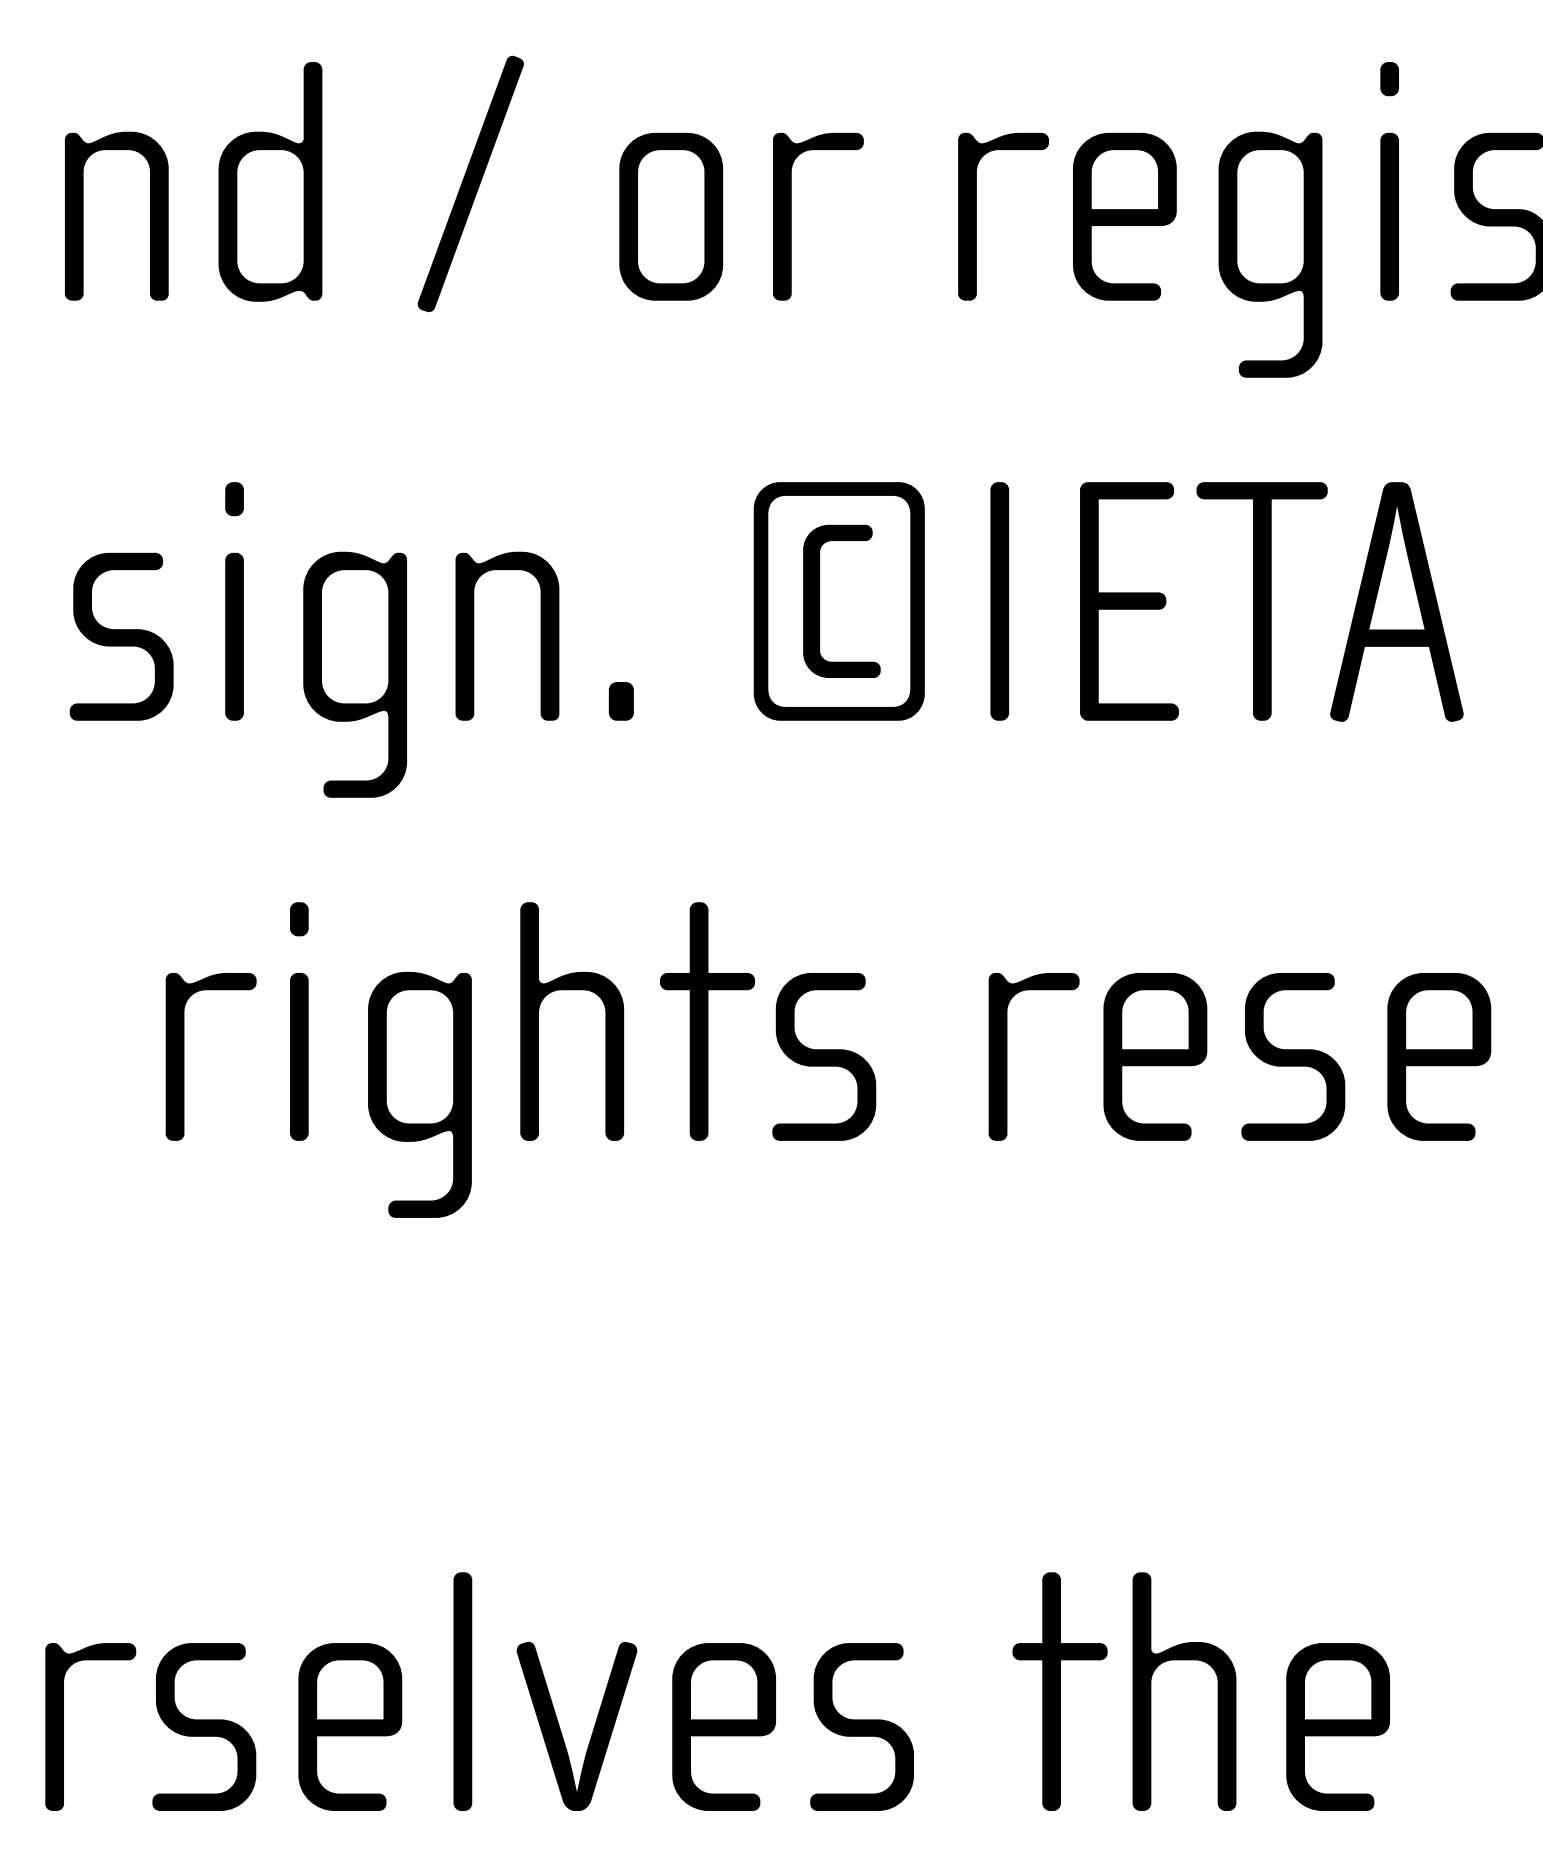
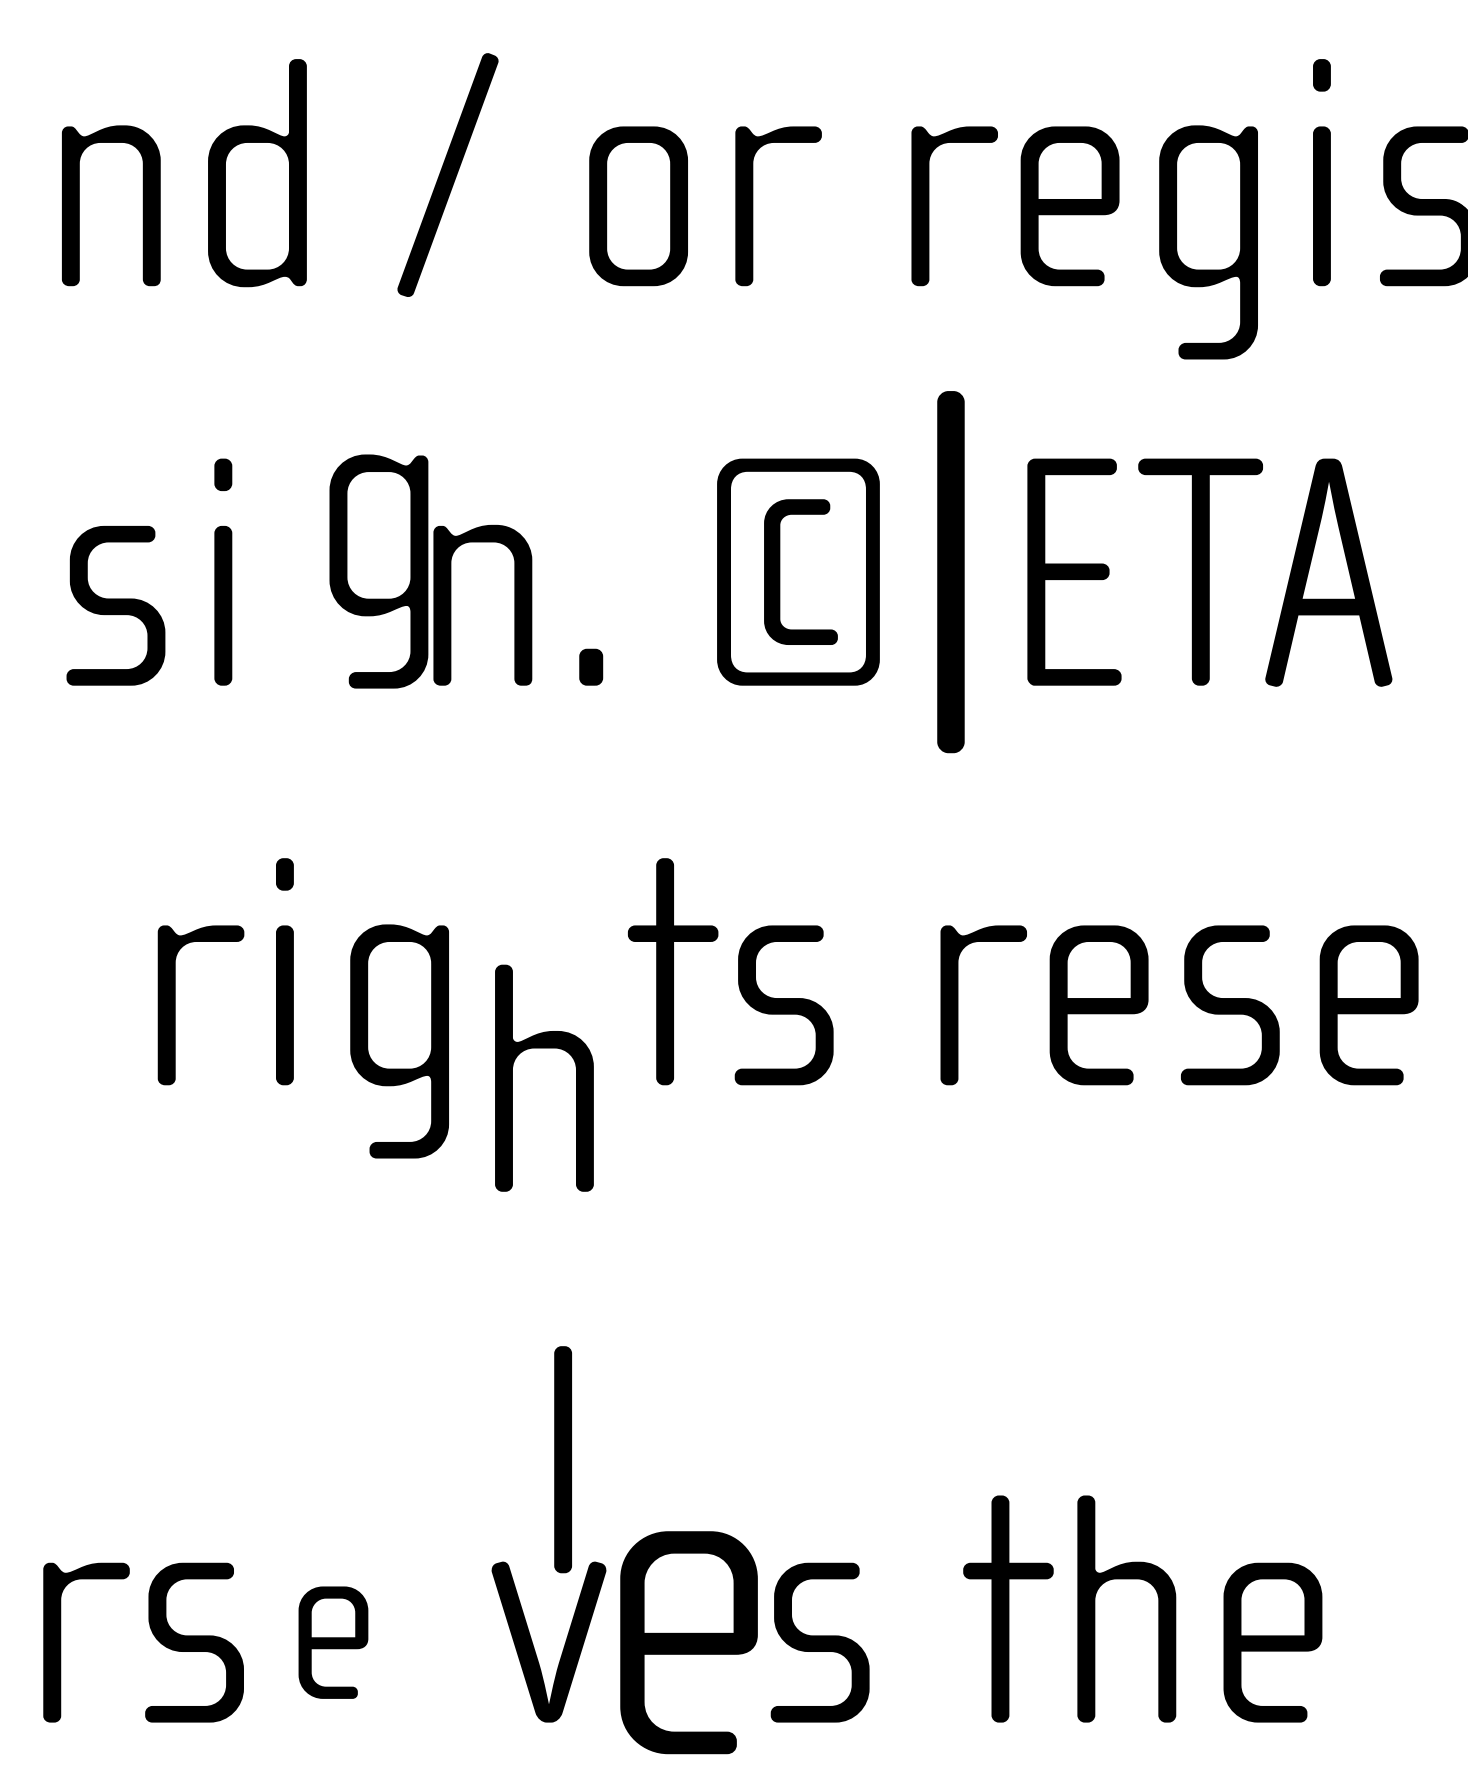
part: (999, 601) -> (950, 572), size x1.6
part: (354, 674) -> (378, 571), moved
part: (572, 990) -> (544, 1048), moved
part: (462, 1691) -> (562, 1459), moved
part: (350, 1726) -> (333, 1642), size x0.7
part: (723, 1726) -> (688, 1642), size x1.4

